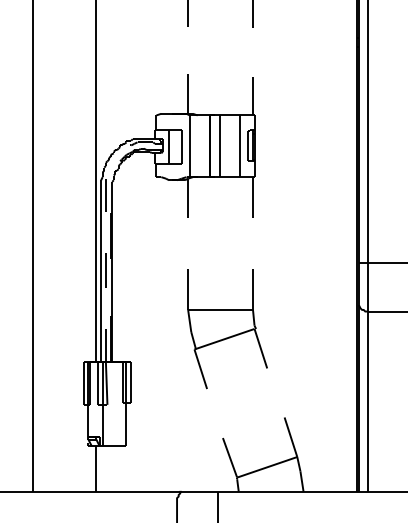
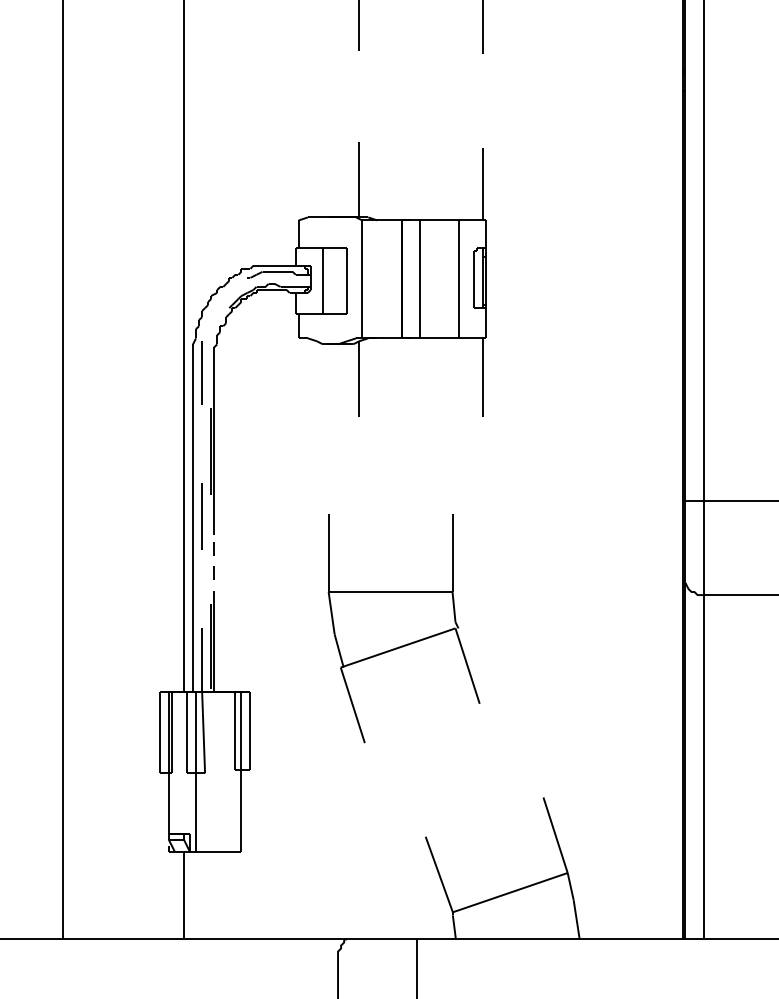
line: (112, 297) -> (214, 568), solid -> dashed
part: (227, 329) -> (403, 629), moved

